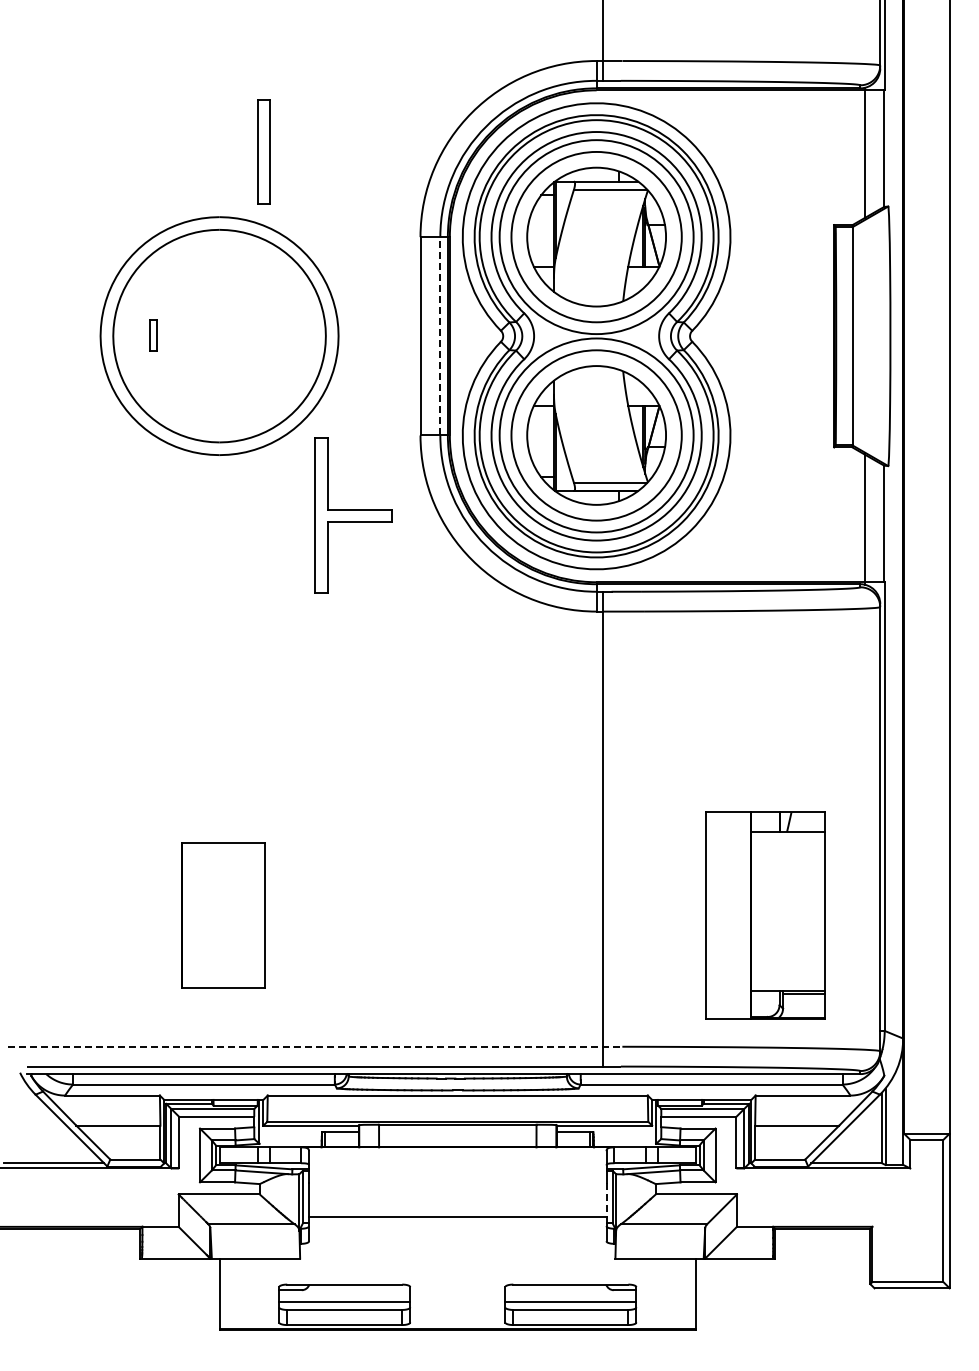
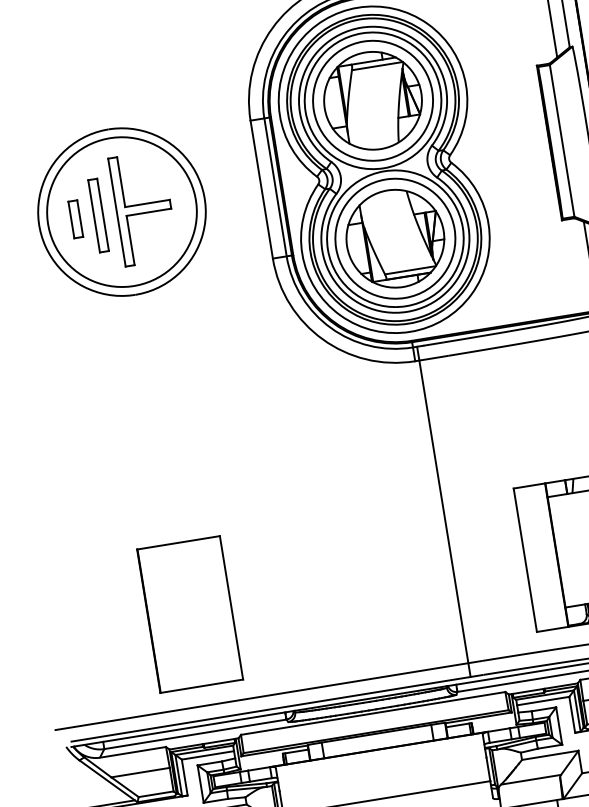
part: (263, 151) -> (98, 215), moved
part: (153, 335) -> (75, 219), size x1.67
line: (440, 335) -> (275, 186), dashed -> solid
part: (353, 515) -> (143, 208), moved
part: (223, 915) -> (189, 614), size x1.43
line: (316, 1046) -> (269, 695), dashed -> solid
line: (606, 1200) -> (488, 769), dashed -> solid

